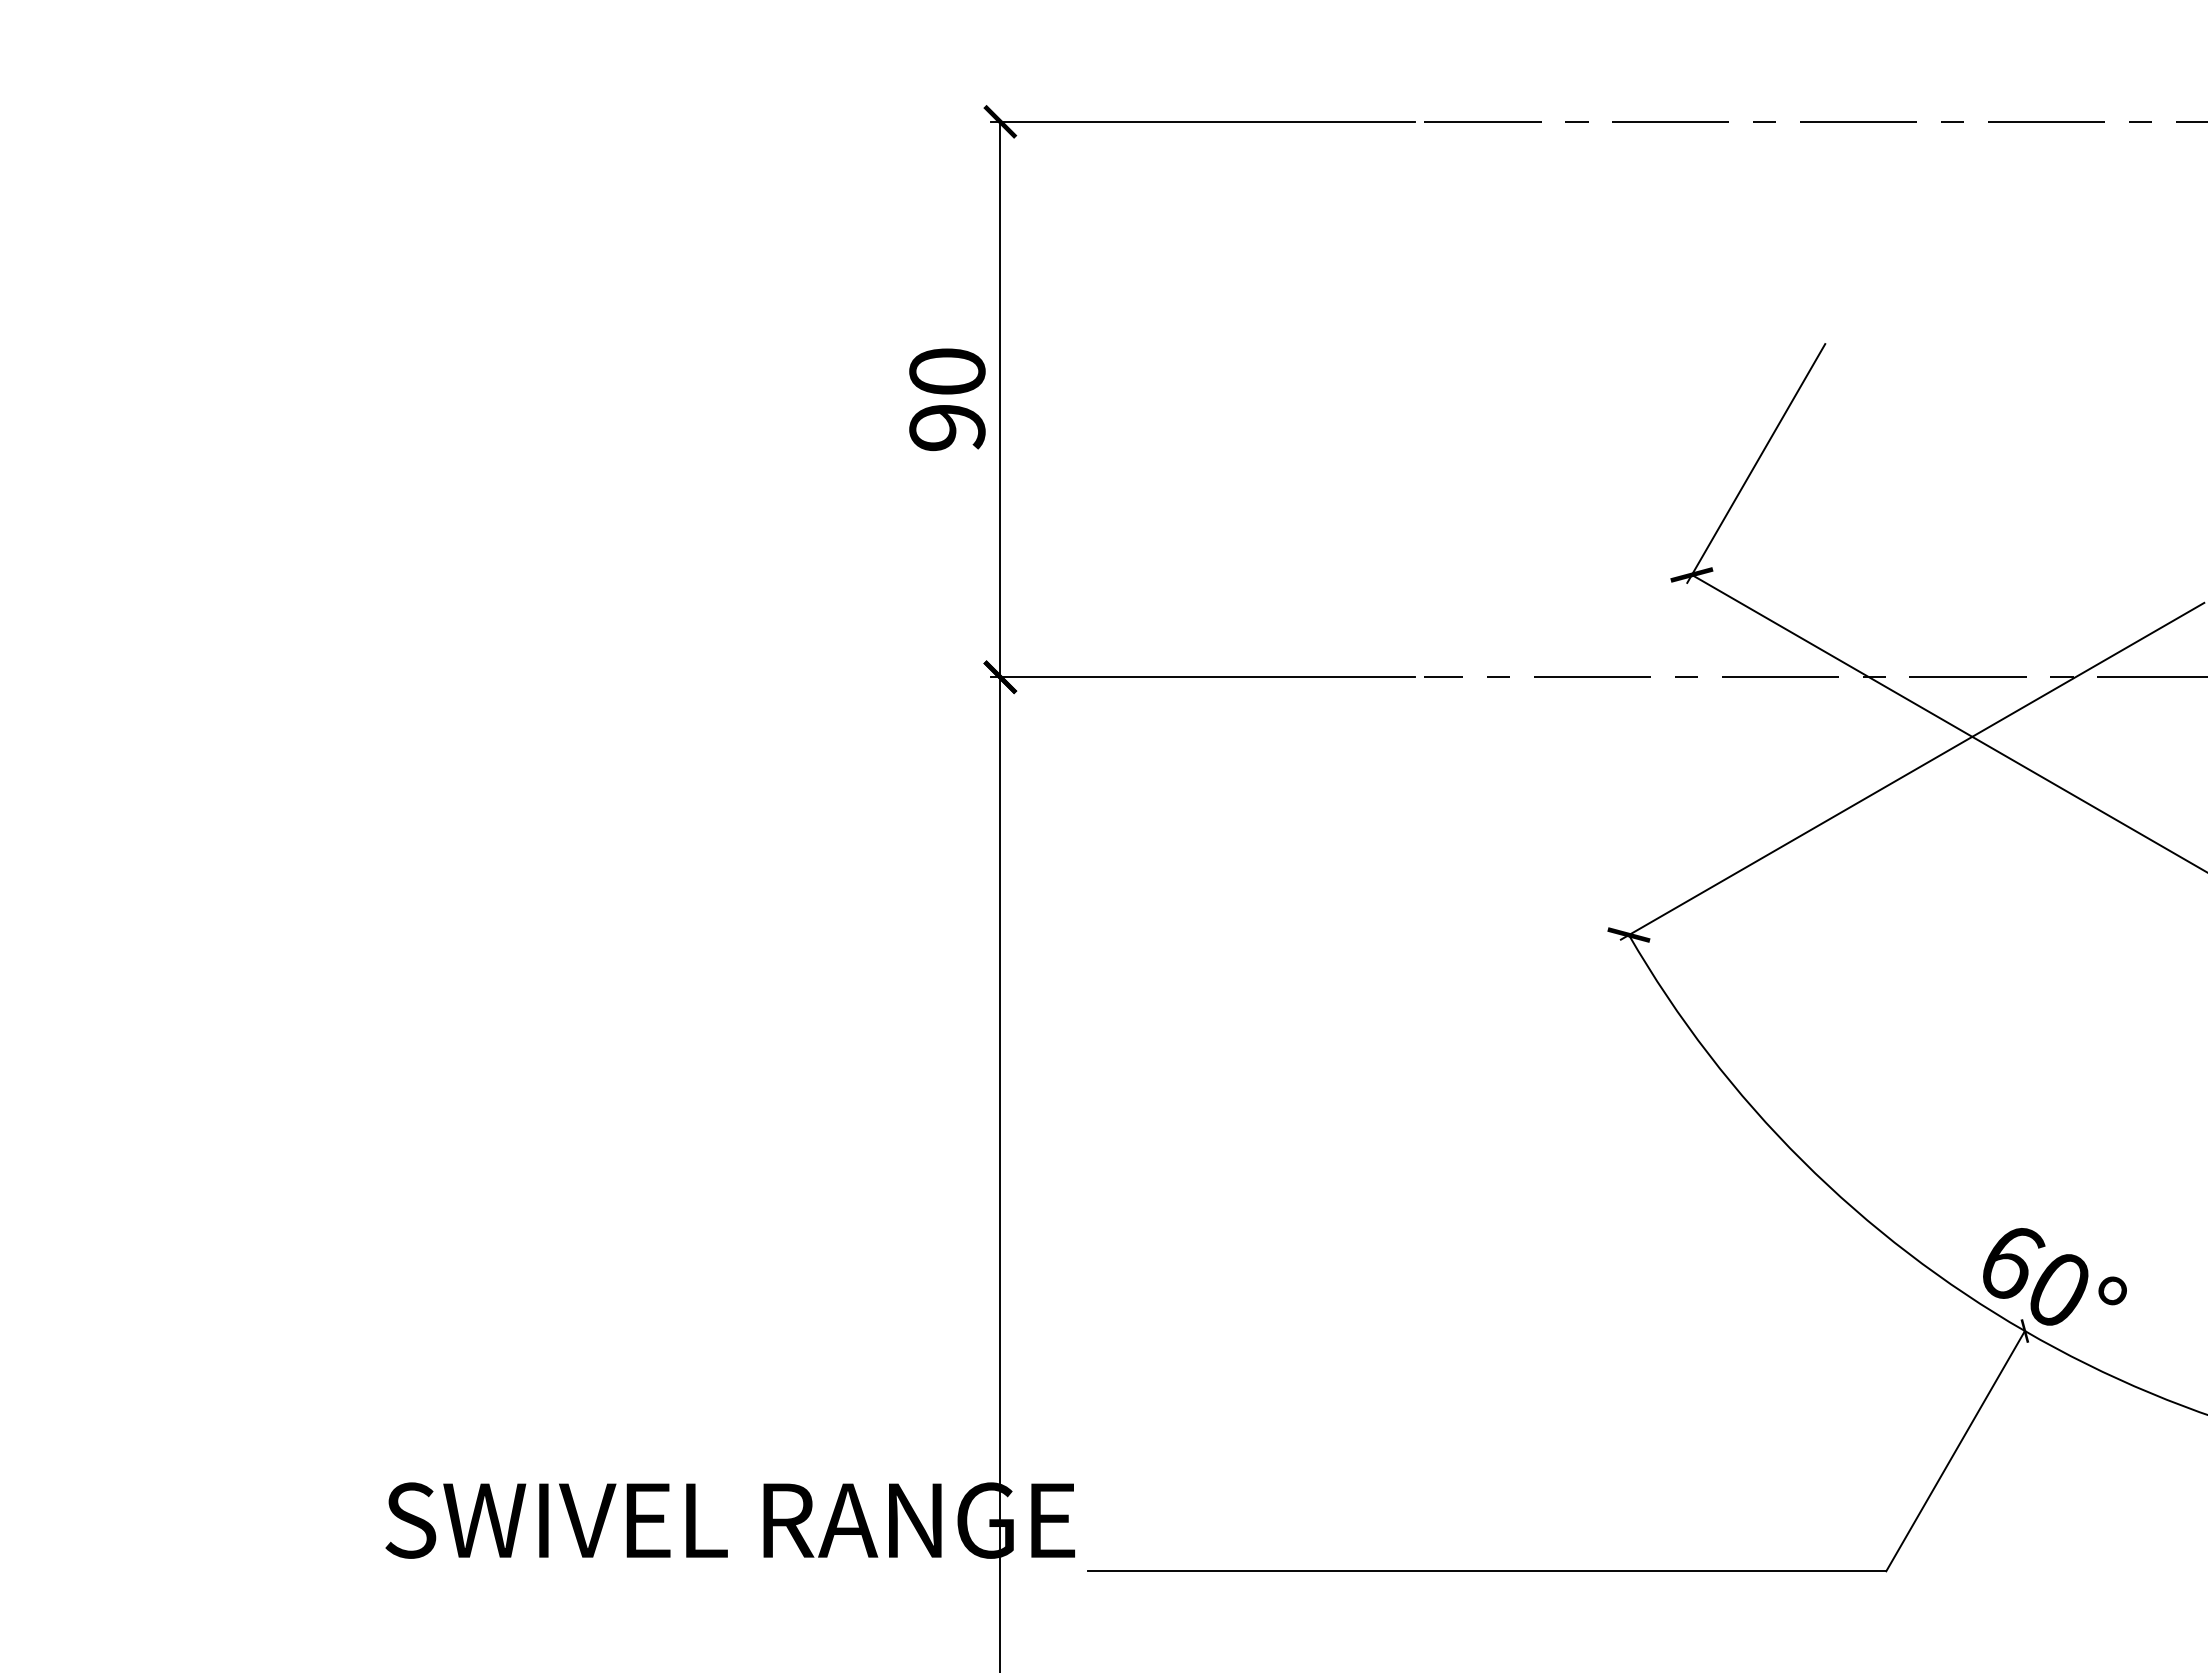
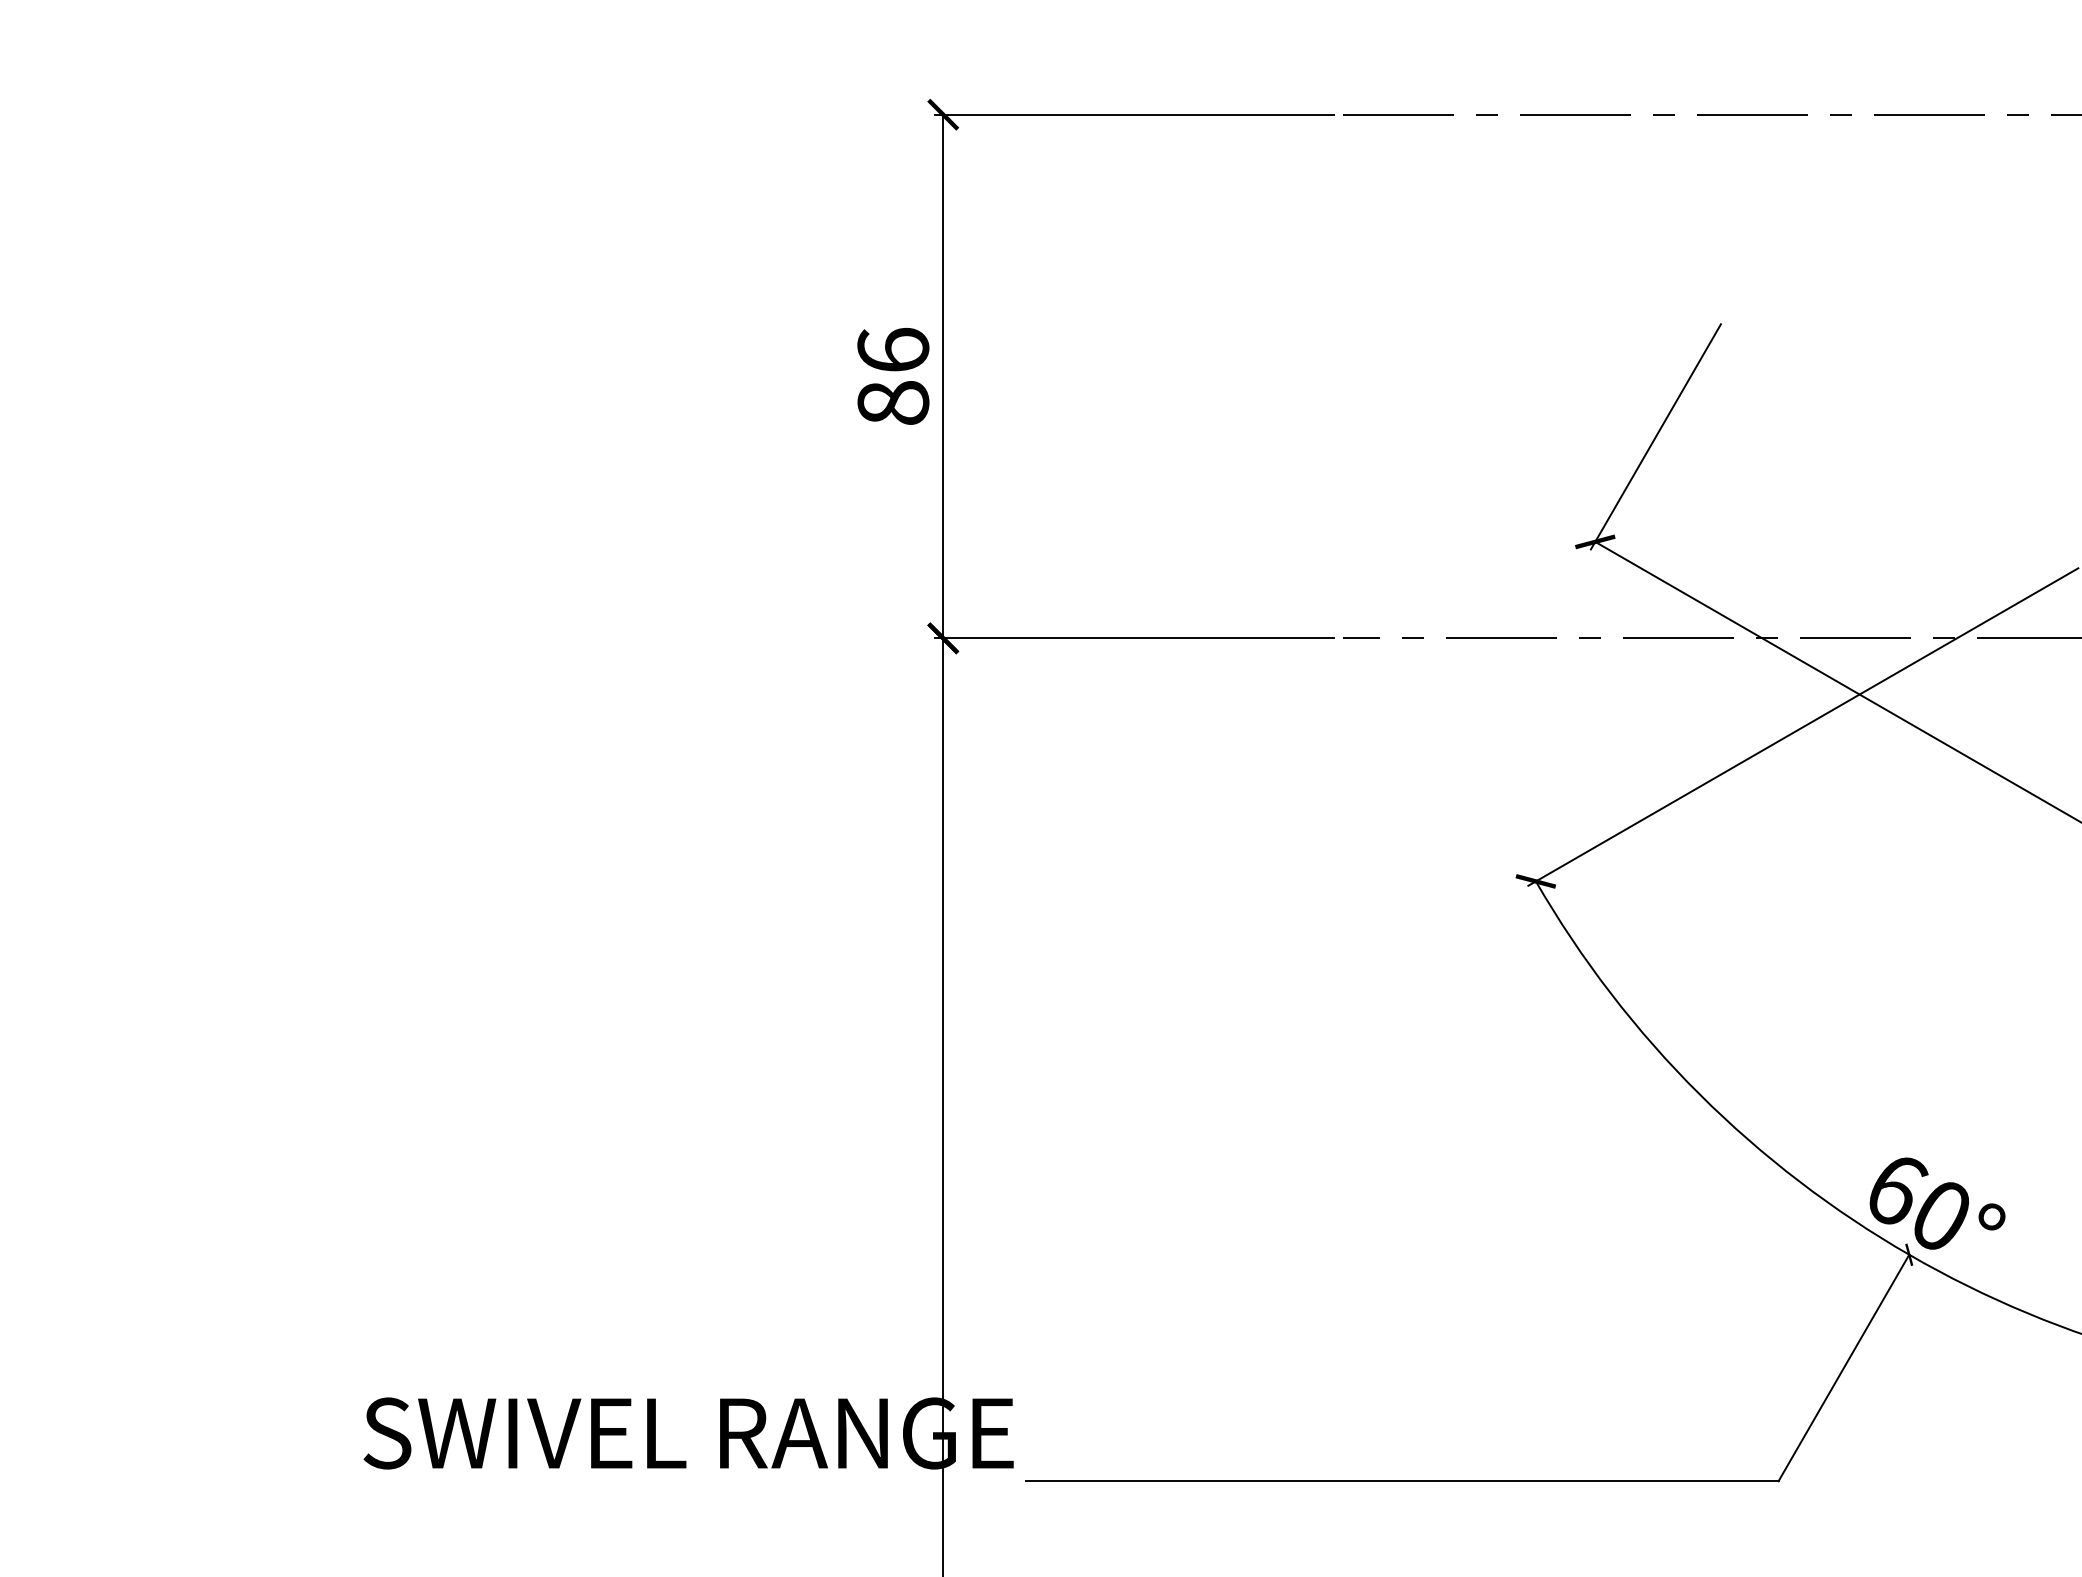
text: (947, 399) -> (893, 376), 90 -> 86

